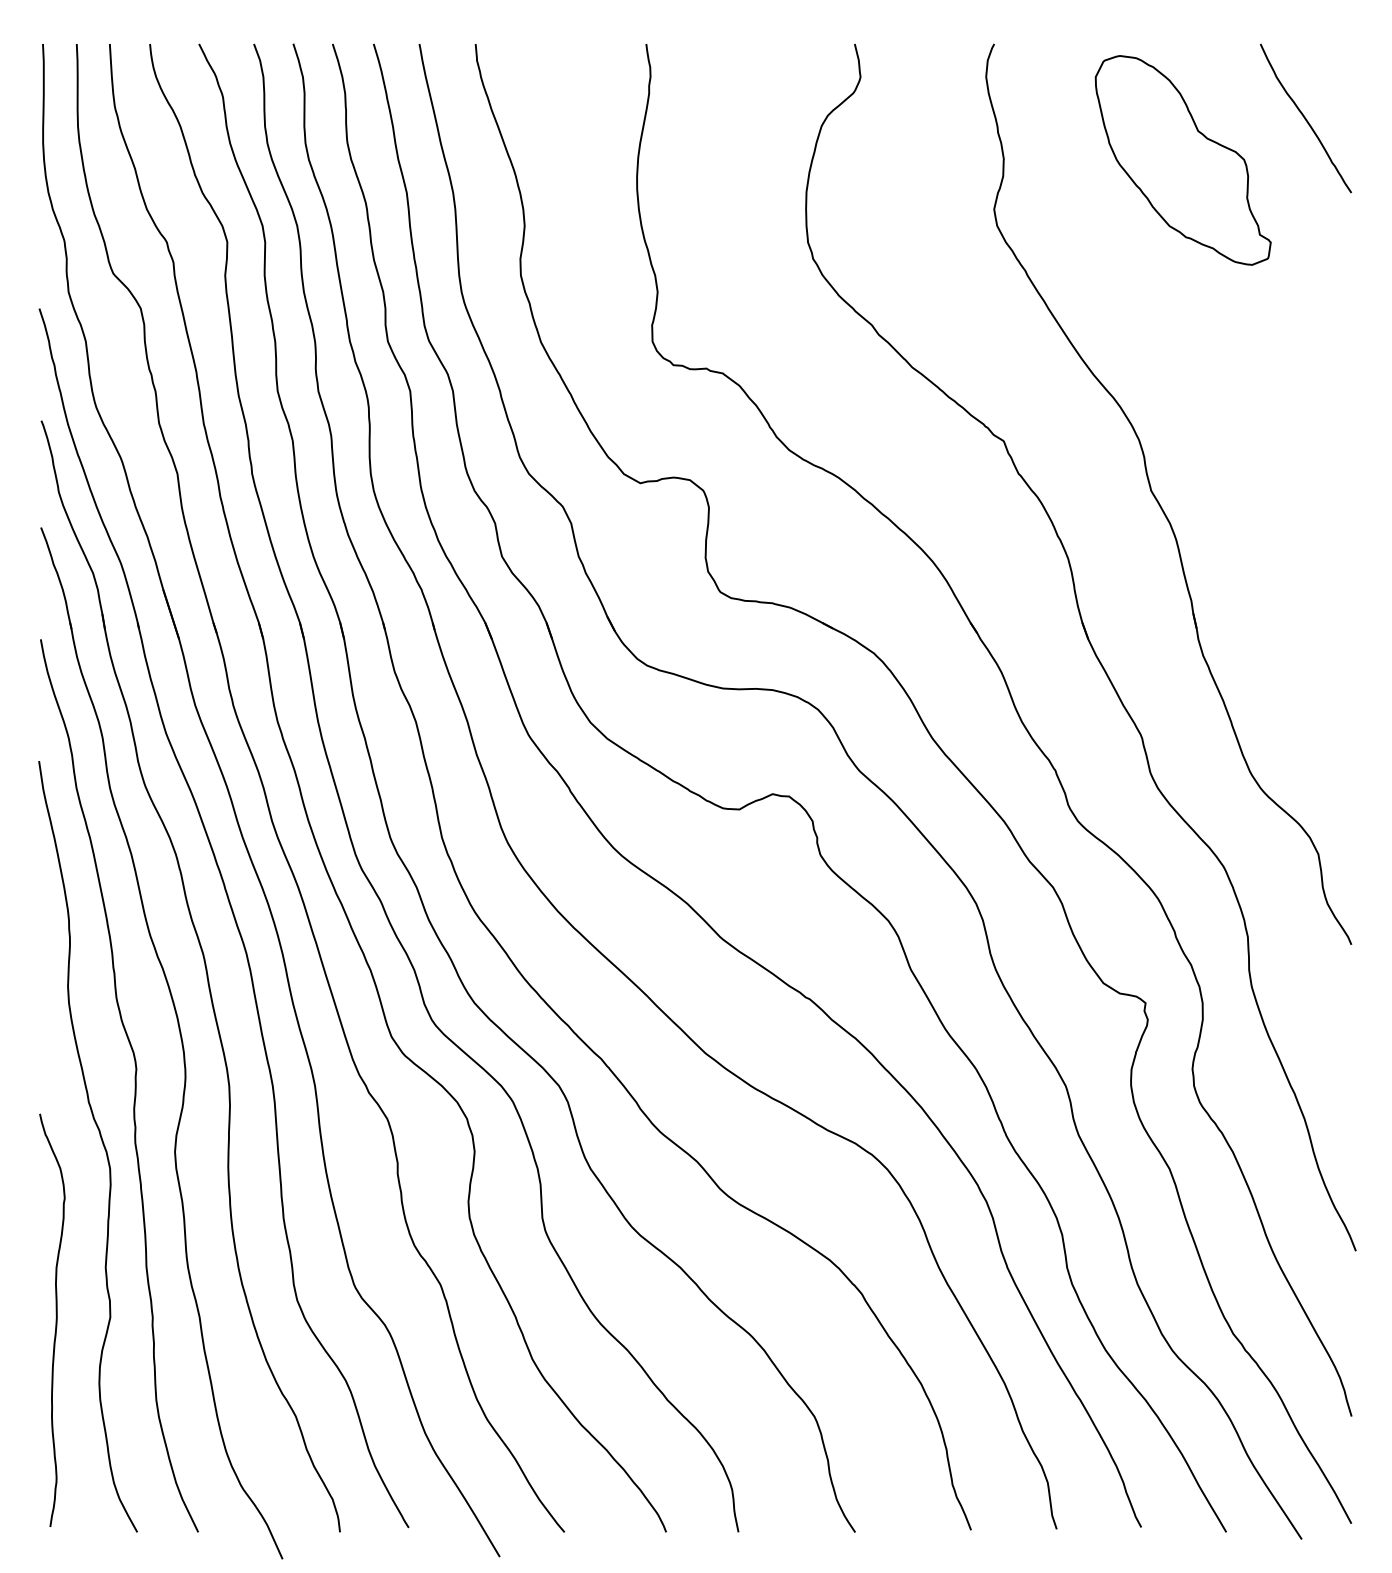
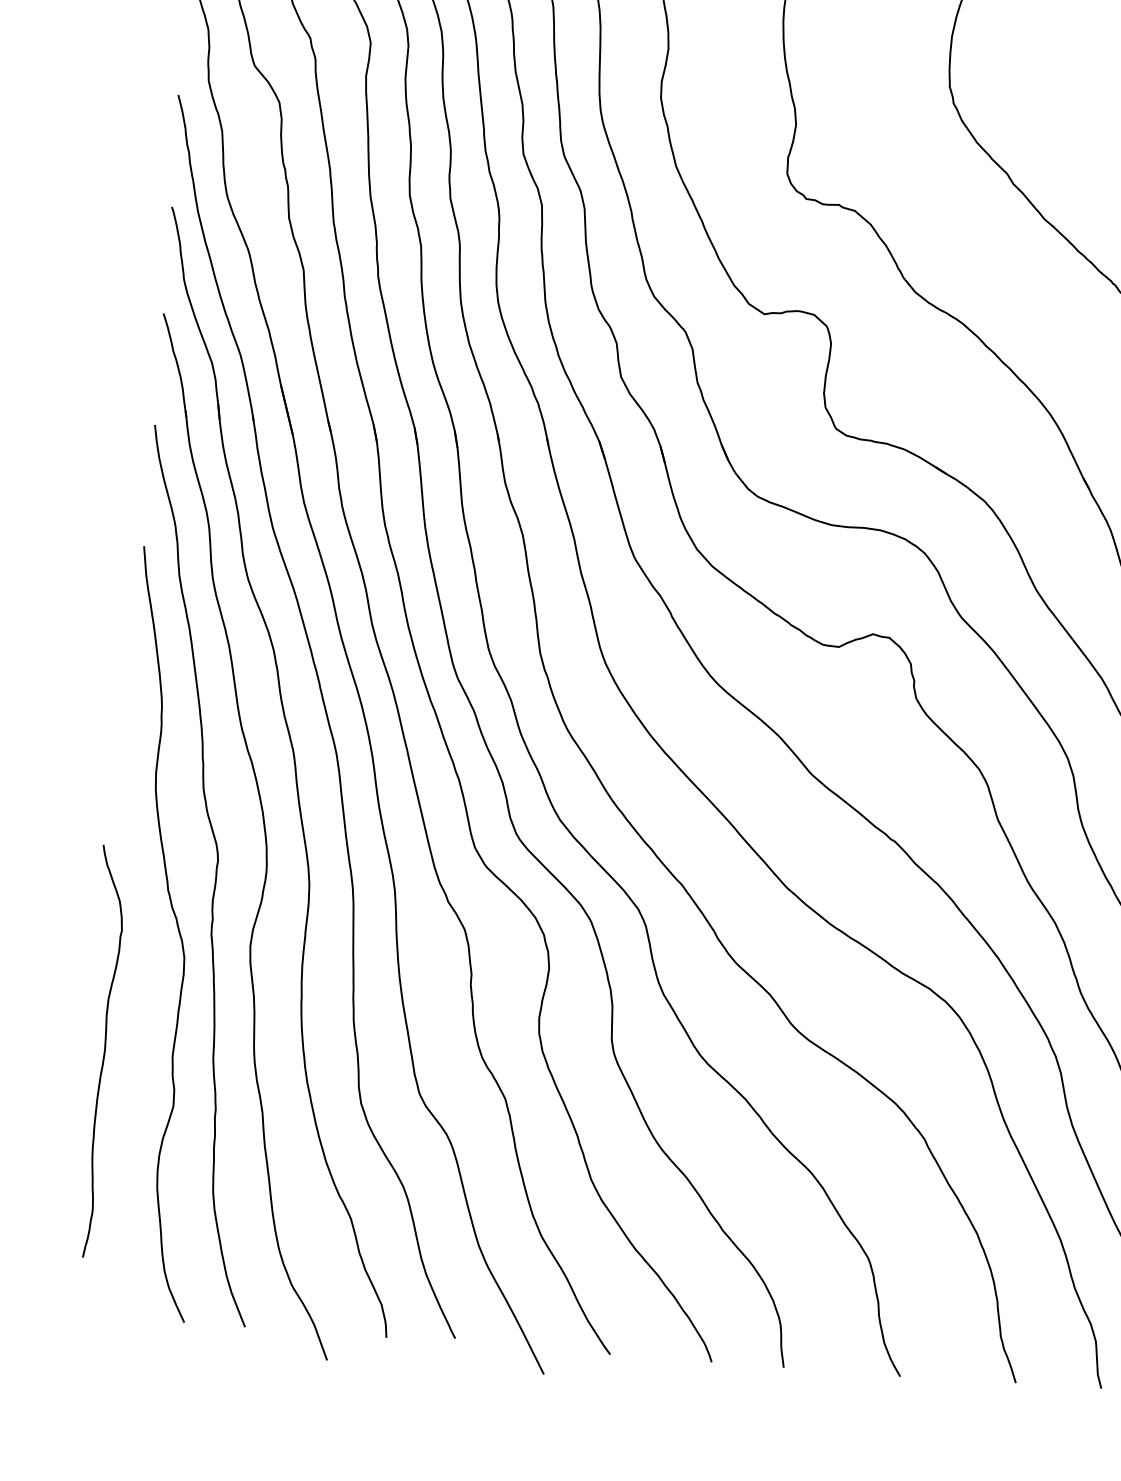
curve: (55, 1319) -> (103, 1051), moved

